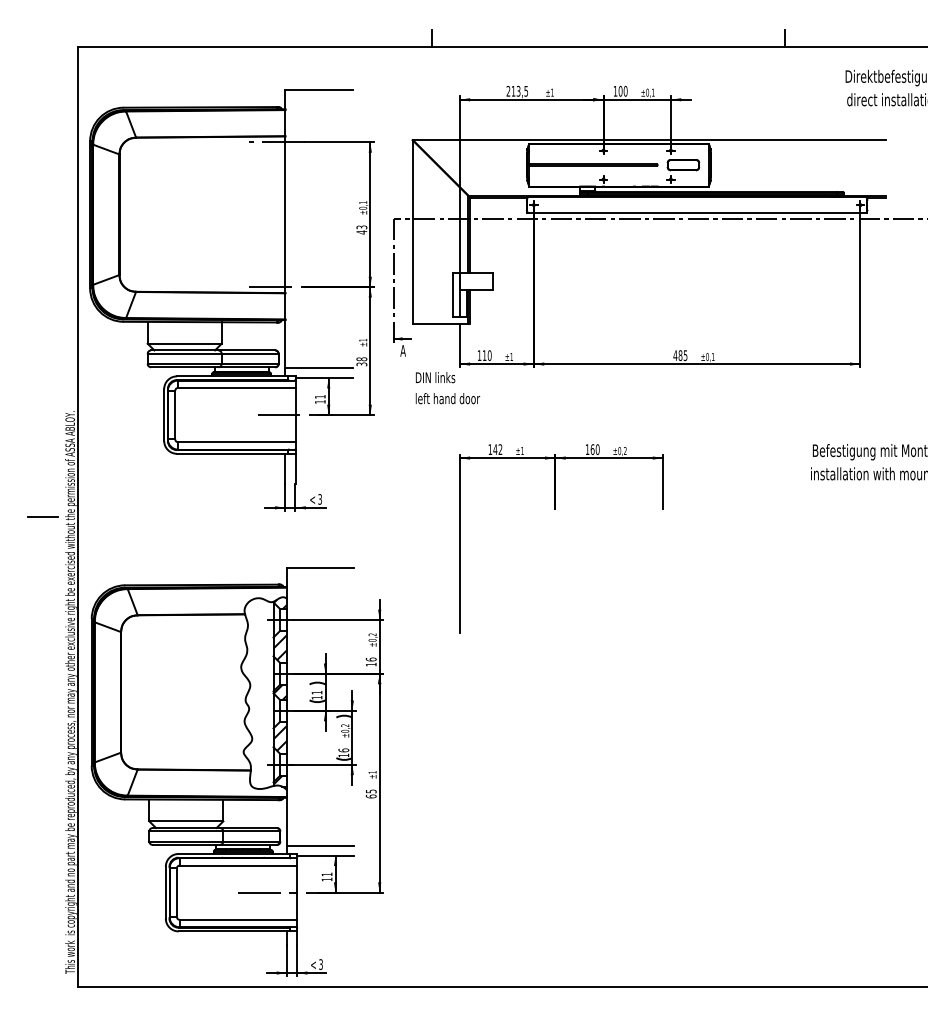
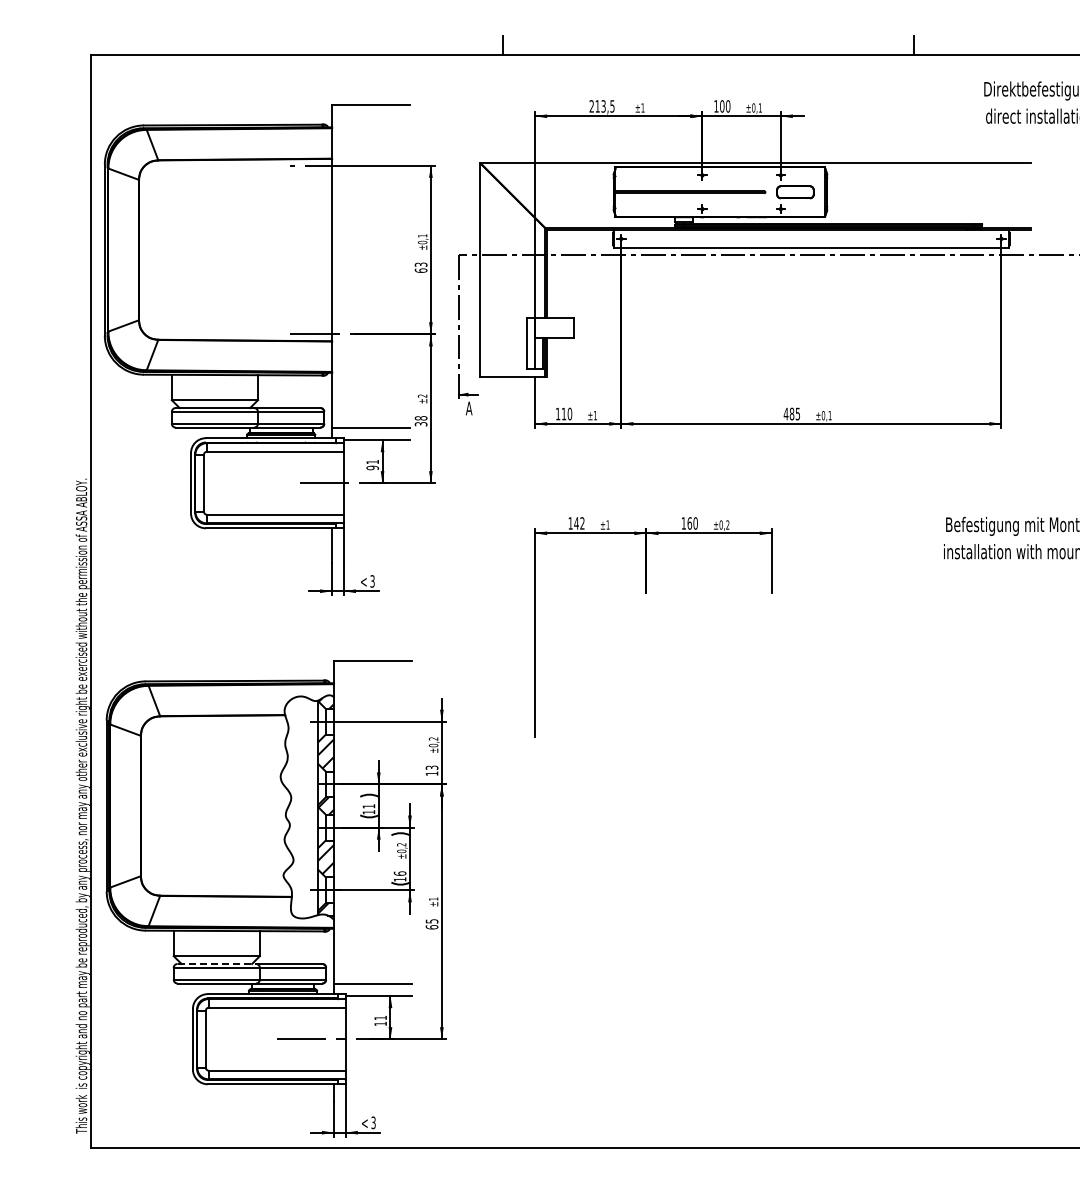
text: (361, 232) -> (420, 270), 43 -> 63
text: (363, 339) -> (422, 395), ±1 -> ±2
part: (447, 382) -> (520, 445), removed
text: (320, 401) -> (372, 467), 11 -> 91
line: (42, 516) -> (49, 601), removed
text: (370, 659) -> (431, 767), 16 -> 13
line: (186, 827) -> (217, 963), solid -> dashed

